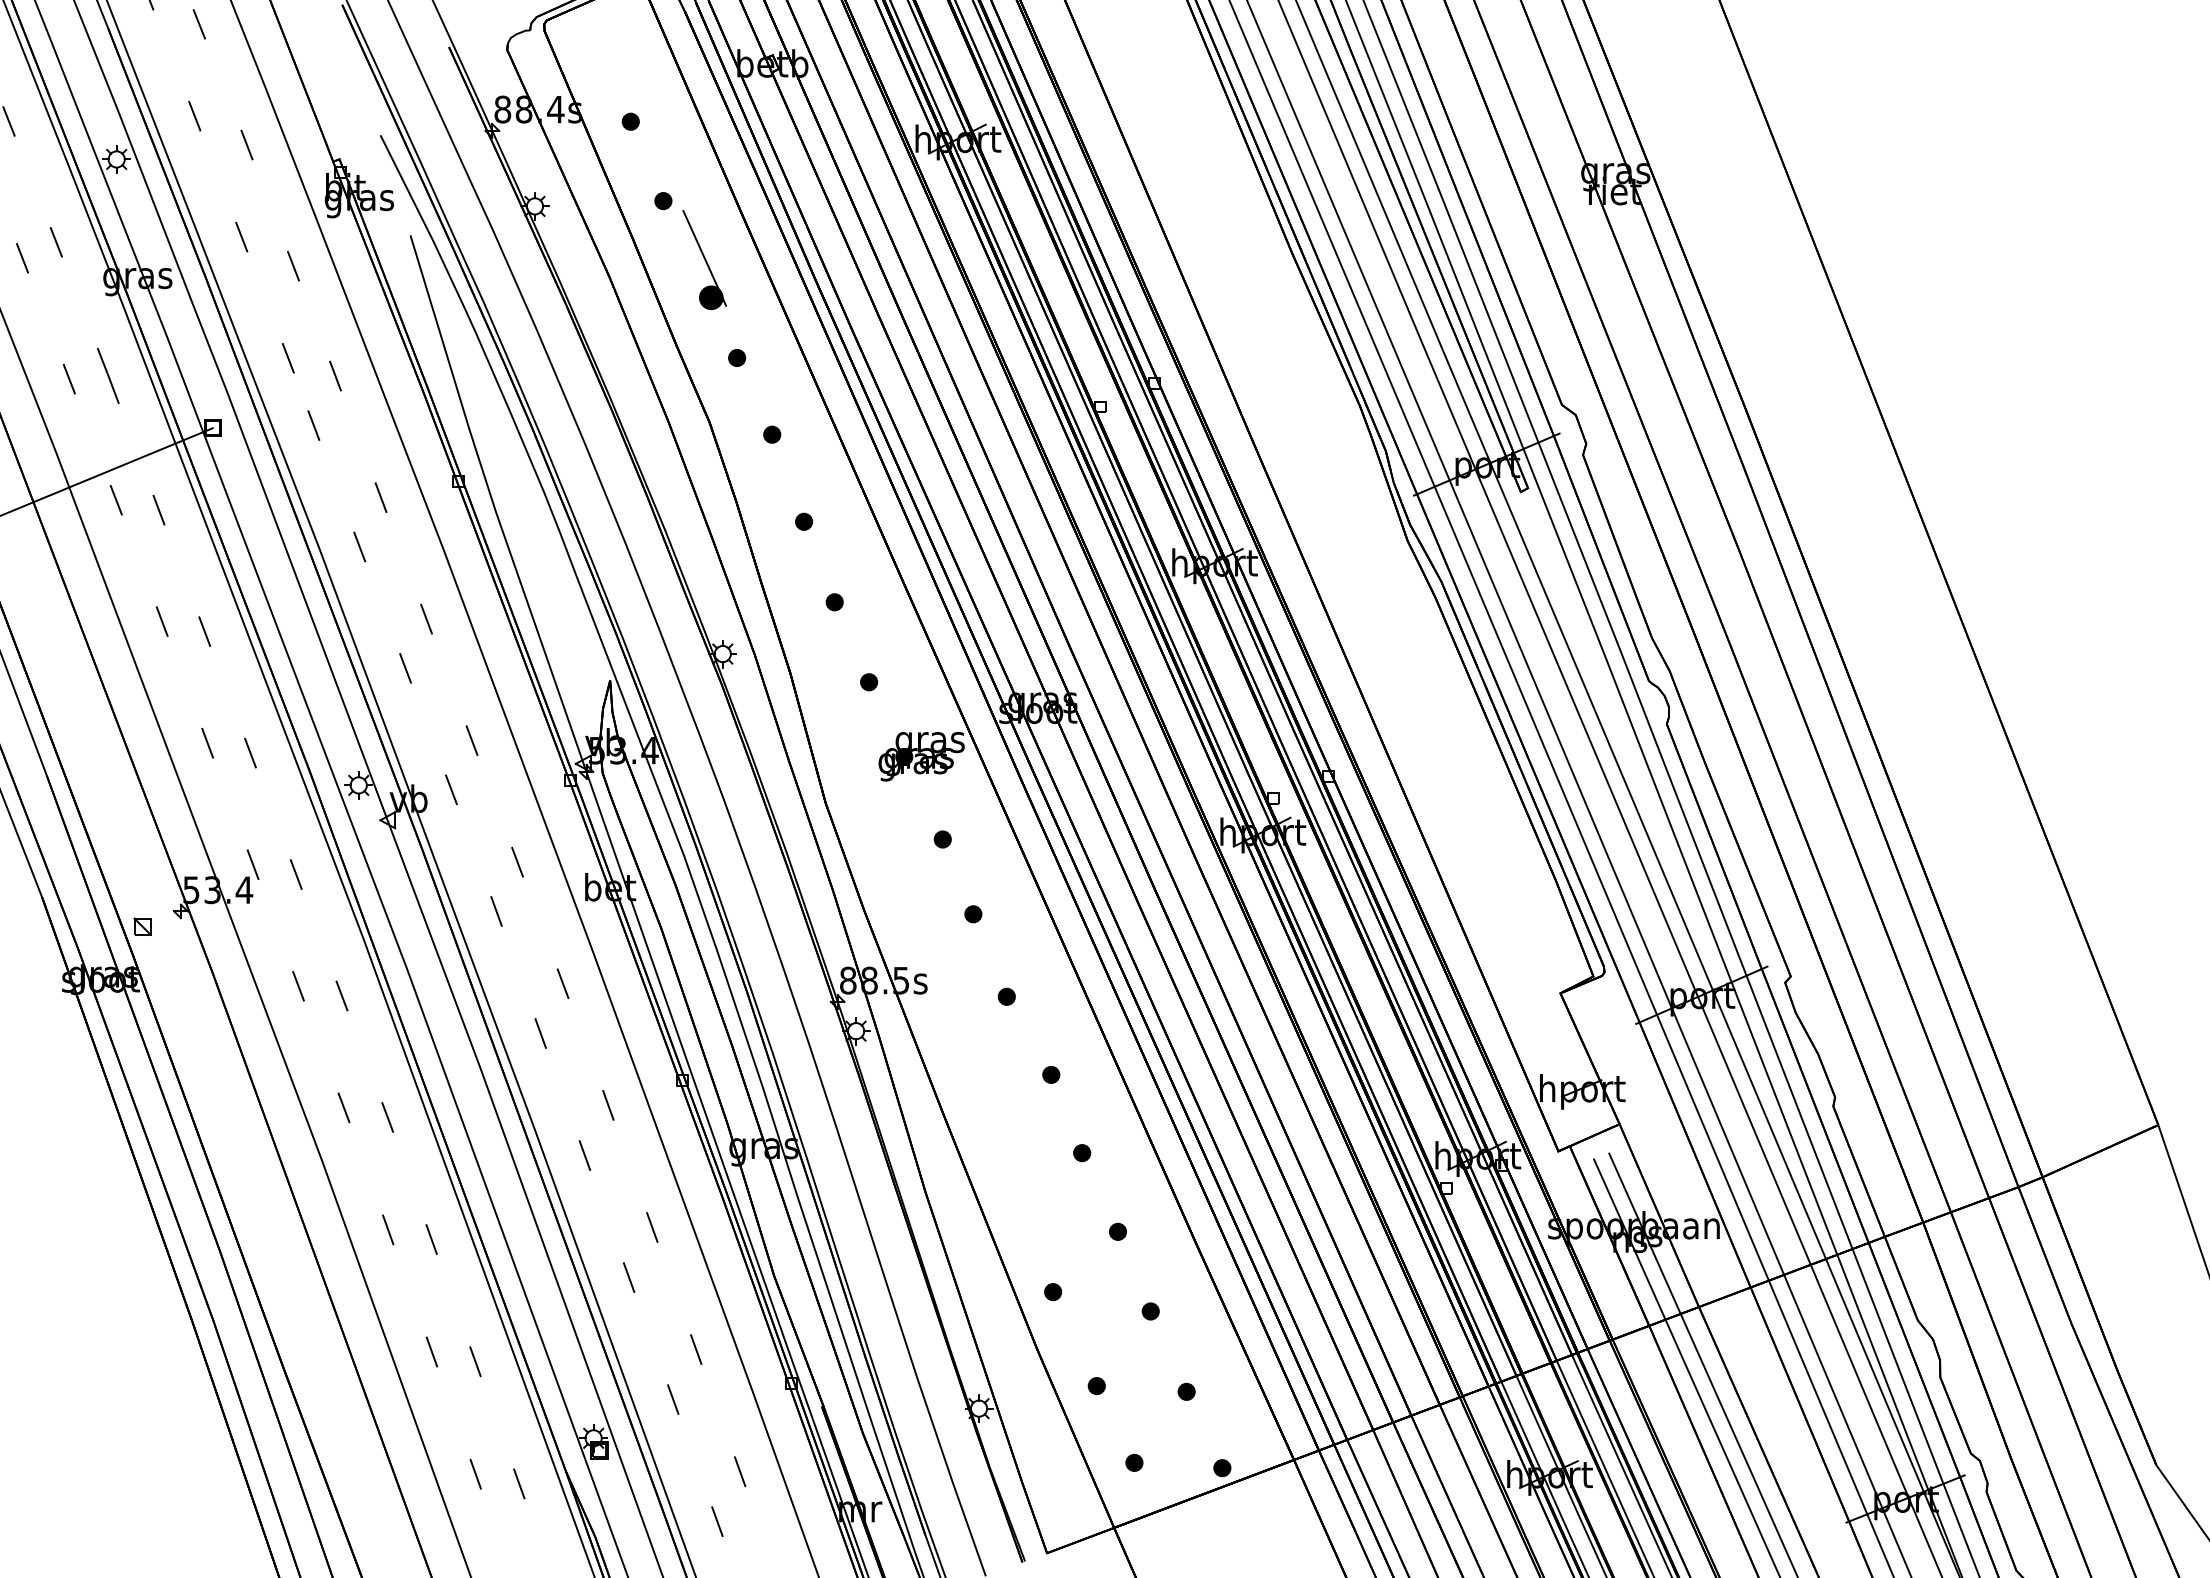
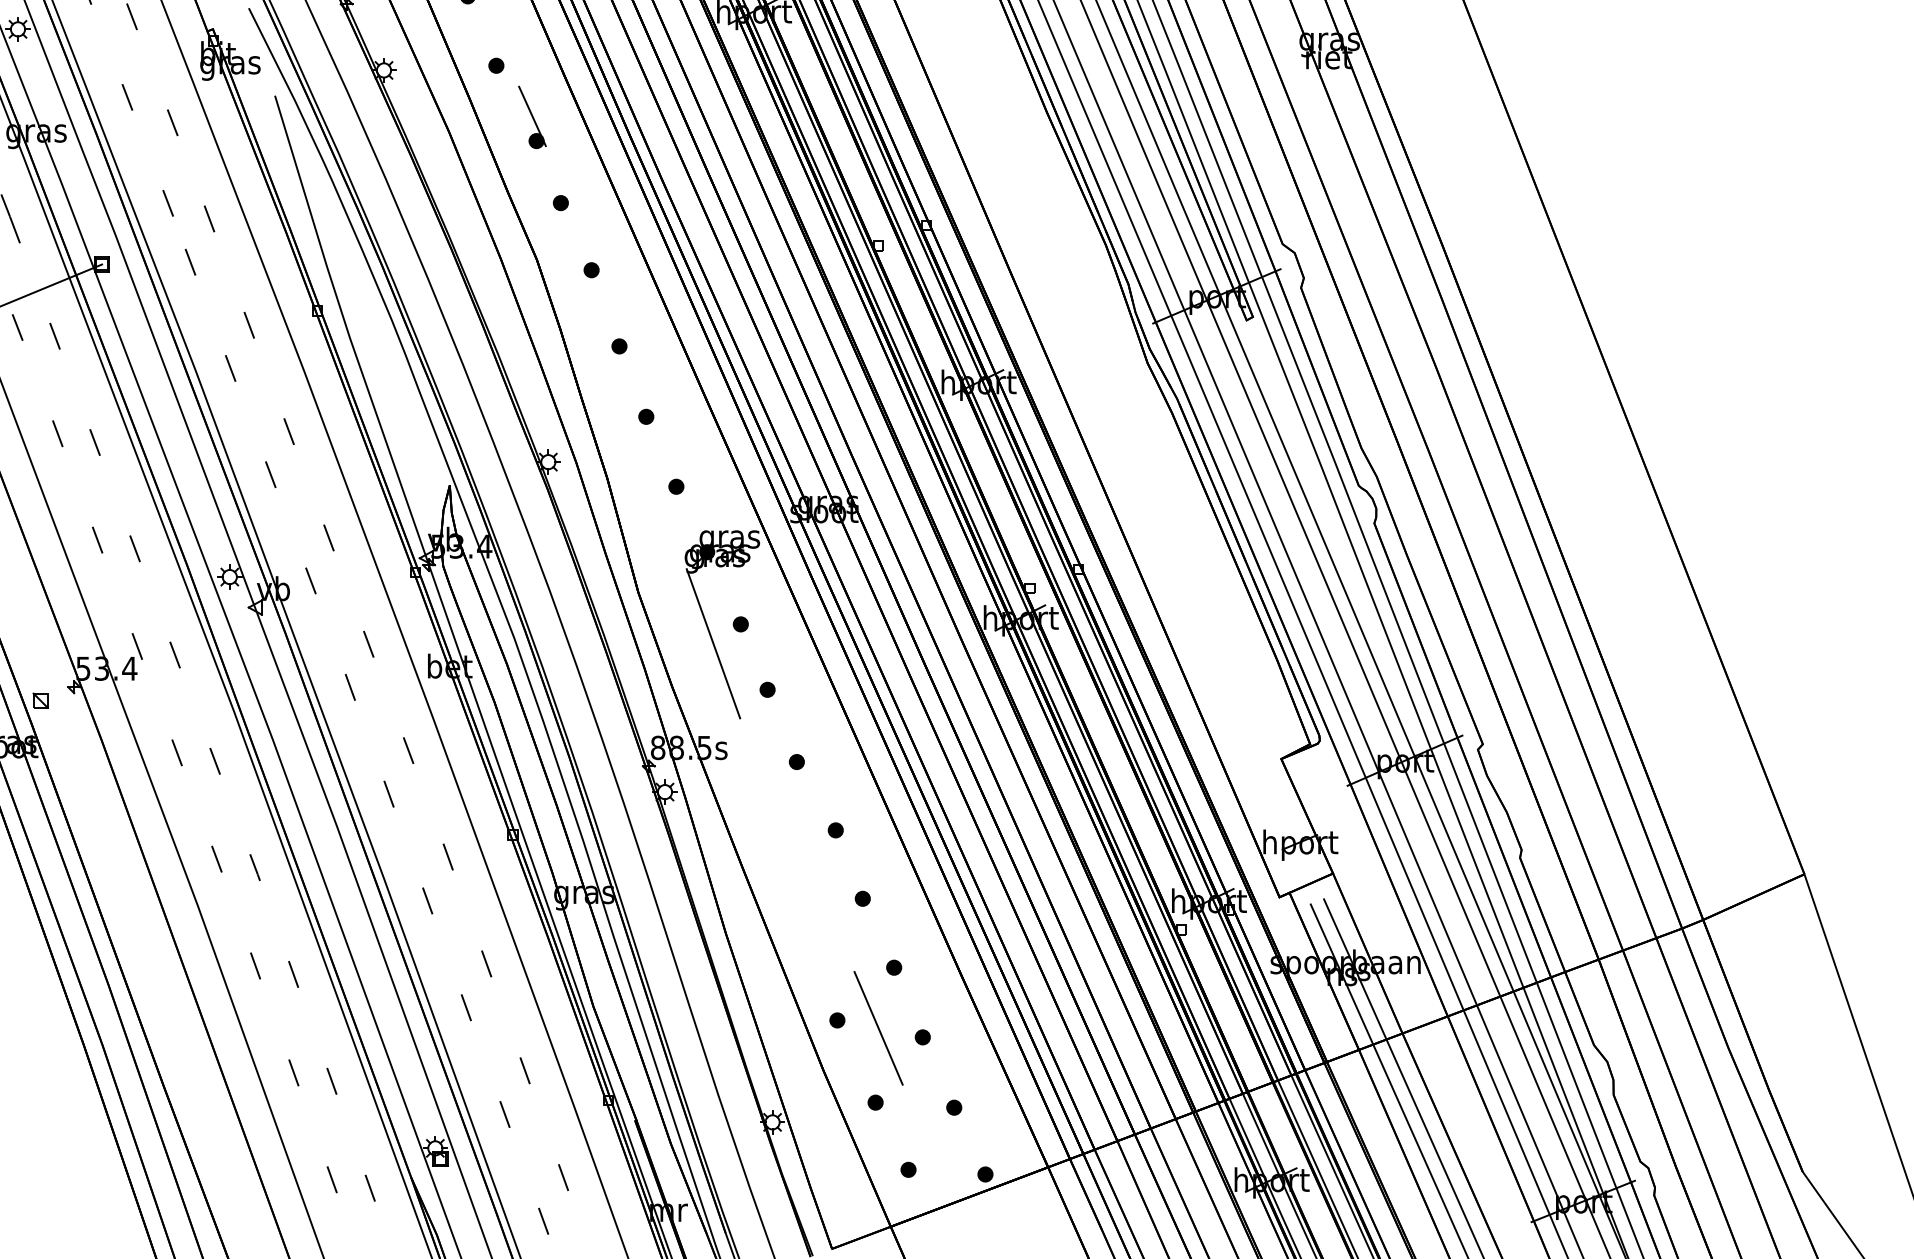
part: (704, 260) -> (532, 117), size x0.71
line: (911, 861) -> (713, 643), added
line: (1099, 1300) -> (877, 1027), added

